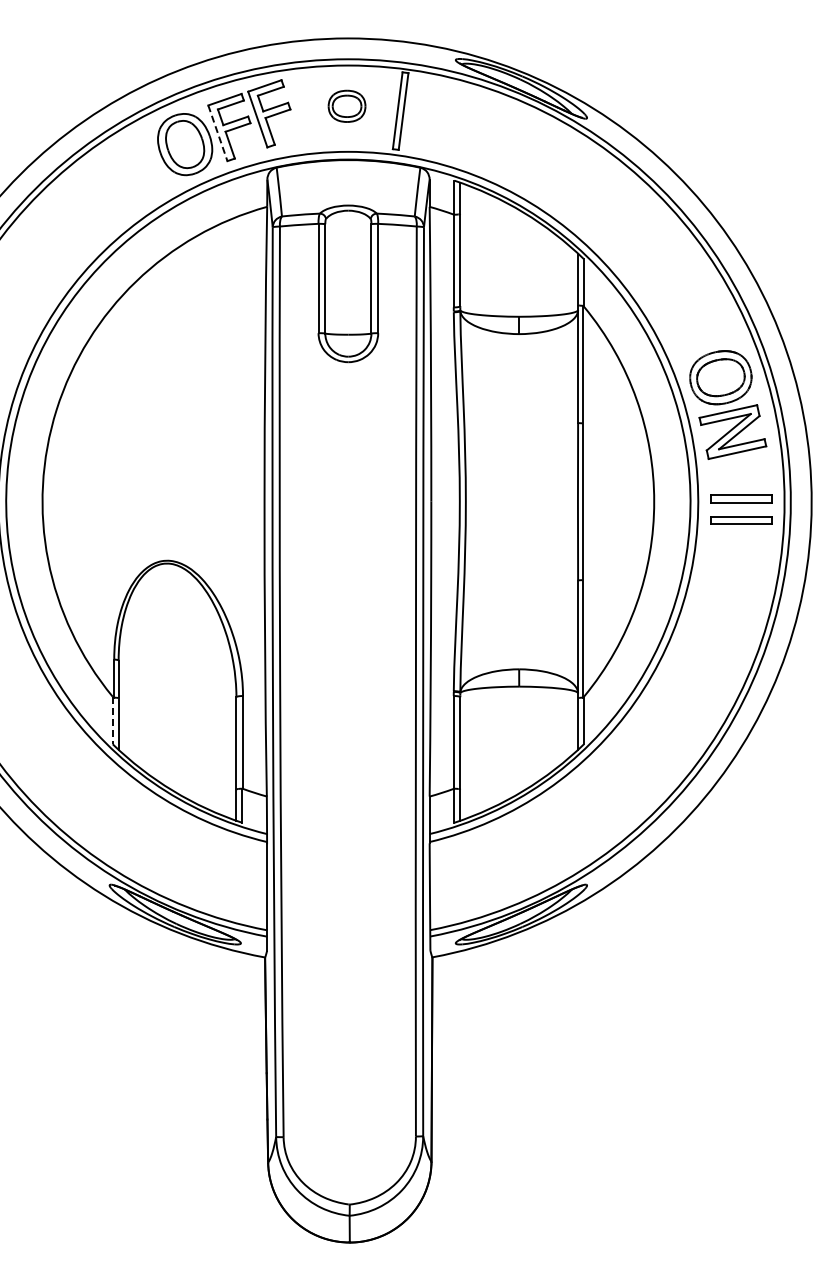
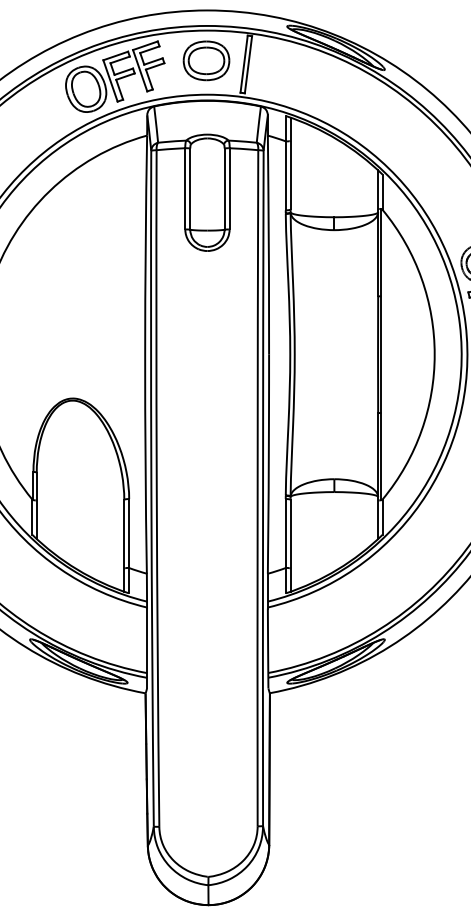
part: (346, 106) -> (206, 61), size x1.67
line: (218, 133) -> (110, 81), dashed -> solid
line: (112, 720) -> (32, 517), dashed -> solid

